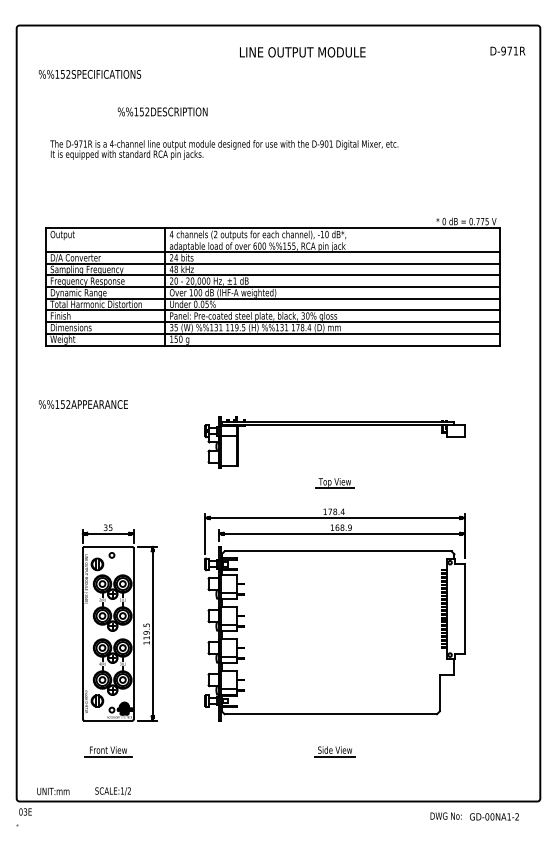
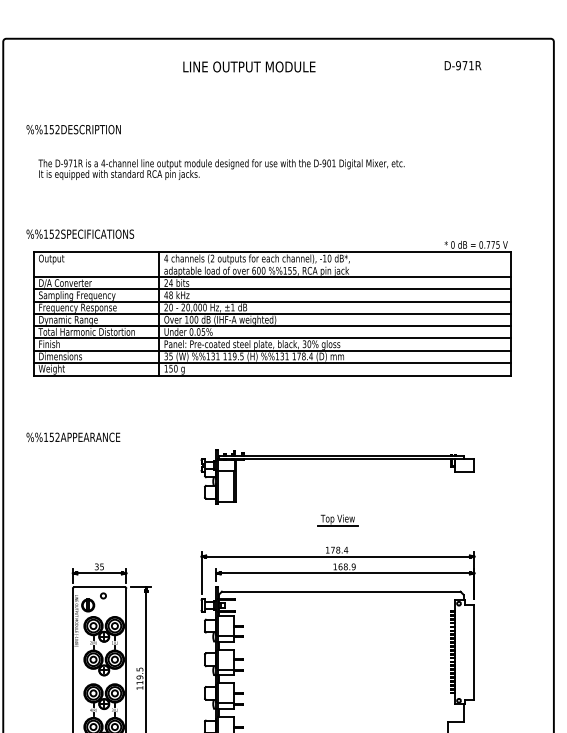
text: (507, 50) -> (462, 65), moved
text: (302, 52) -> (249, 67), moved
text: (89, 74) -> (79, 234), moved
text: (162, 111) -> (73, 129), moved

